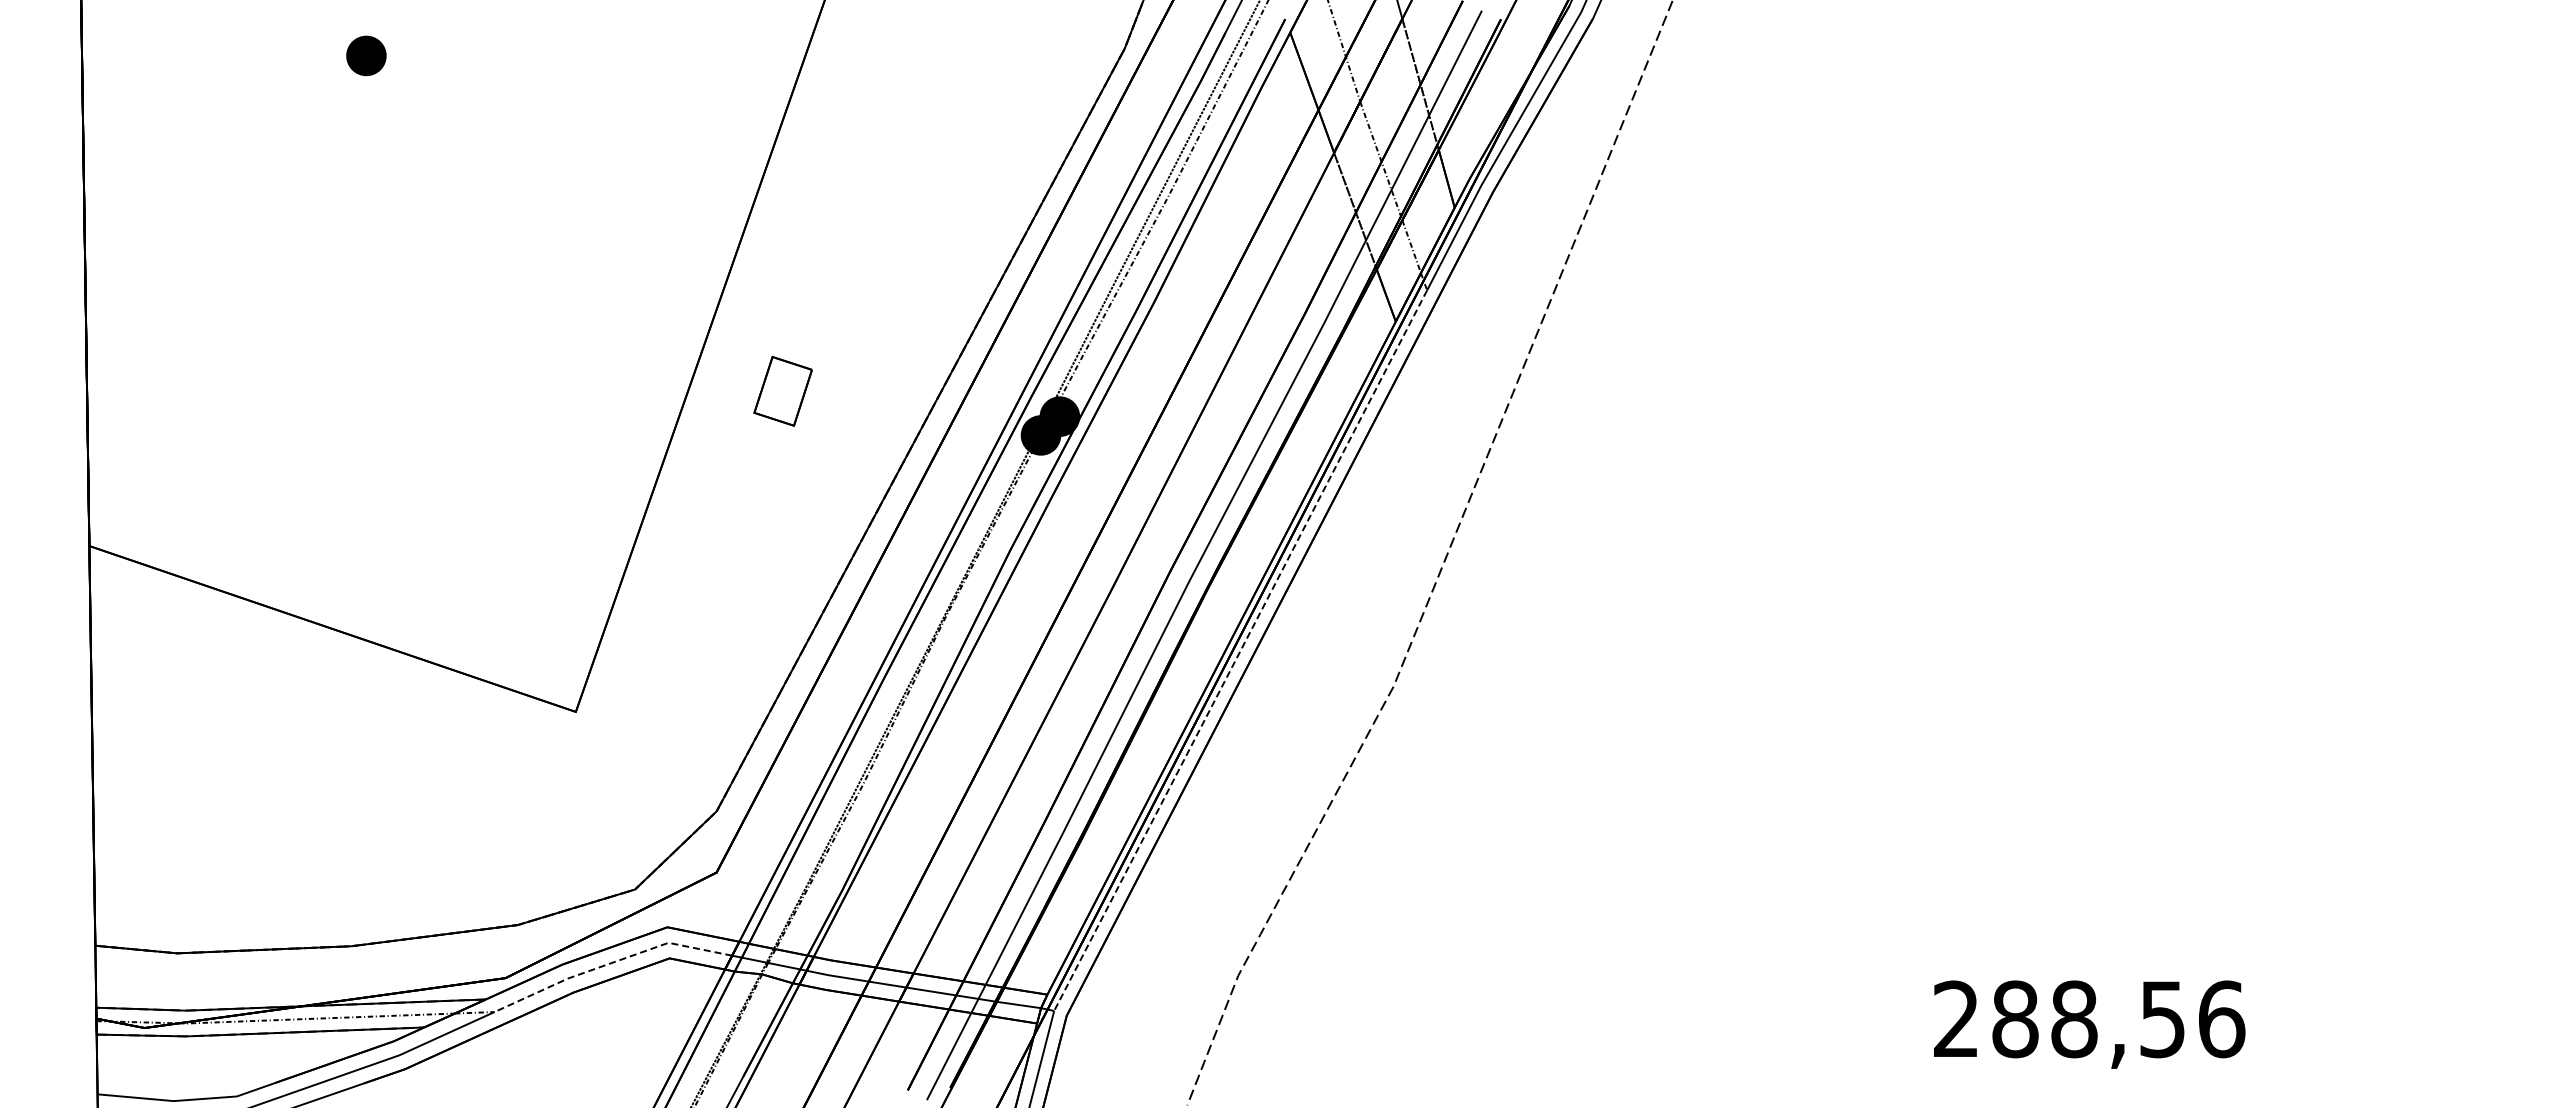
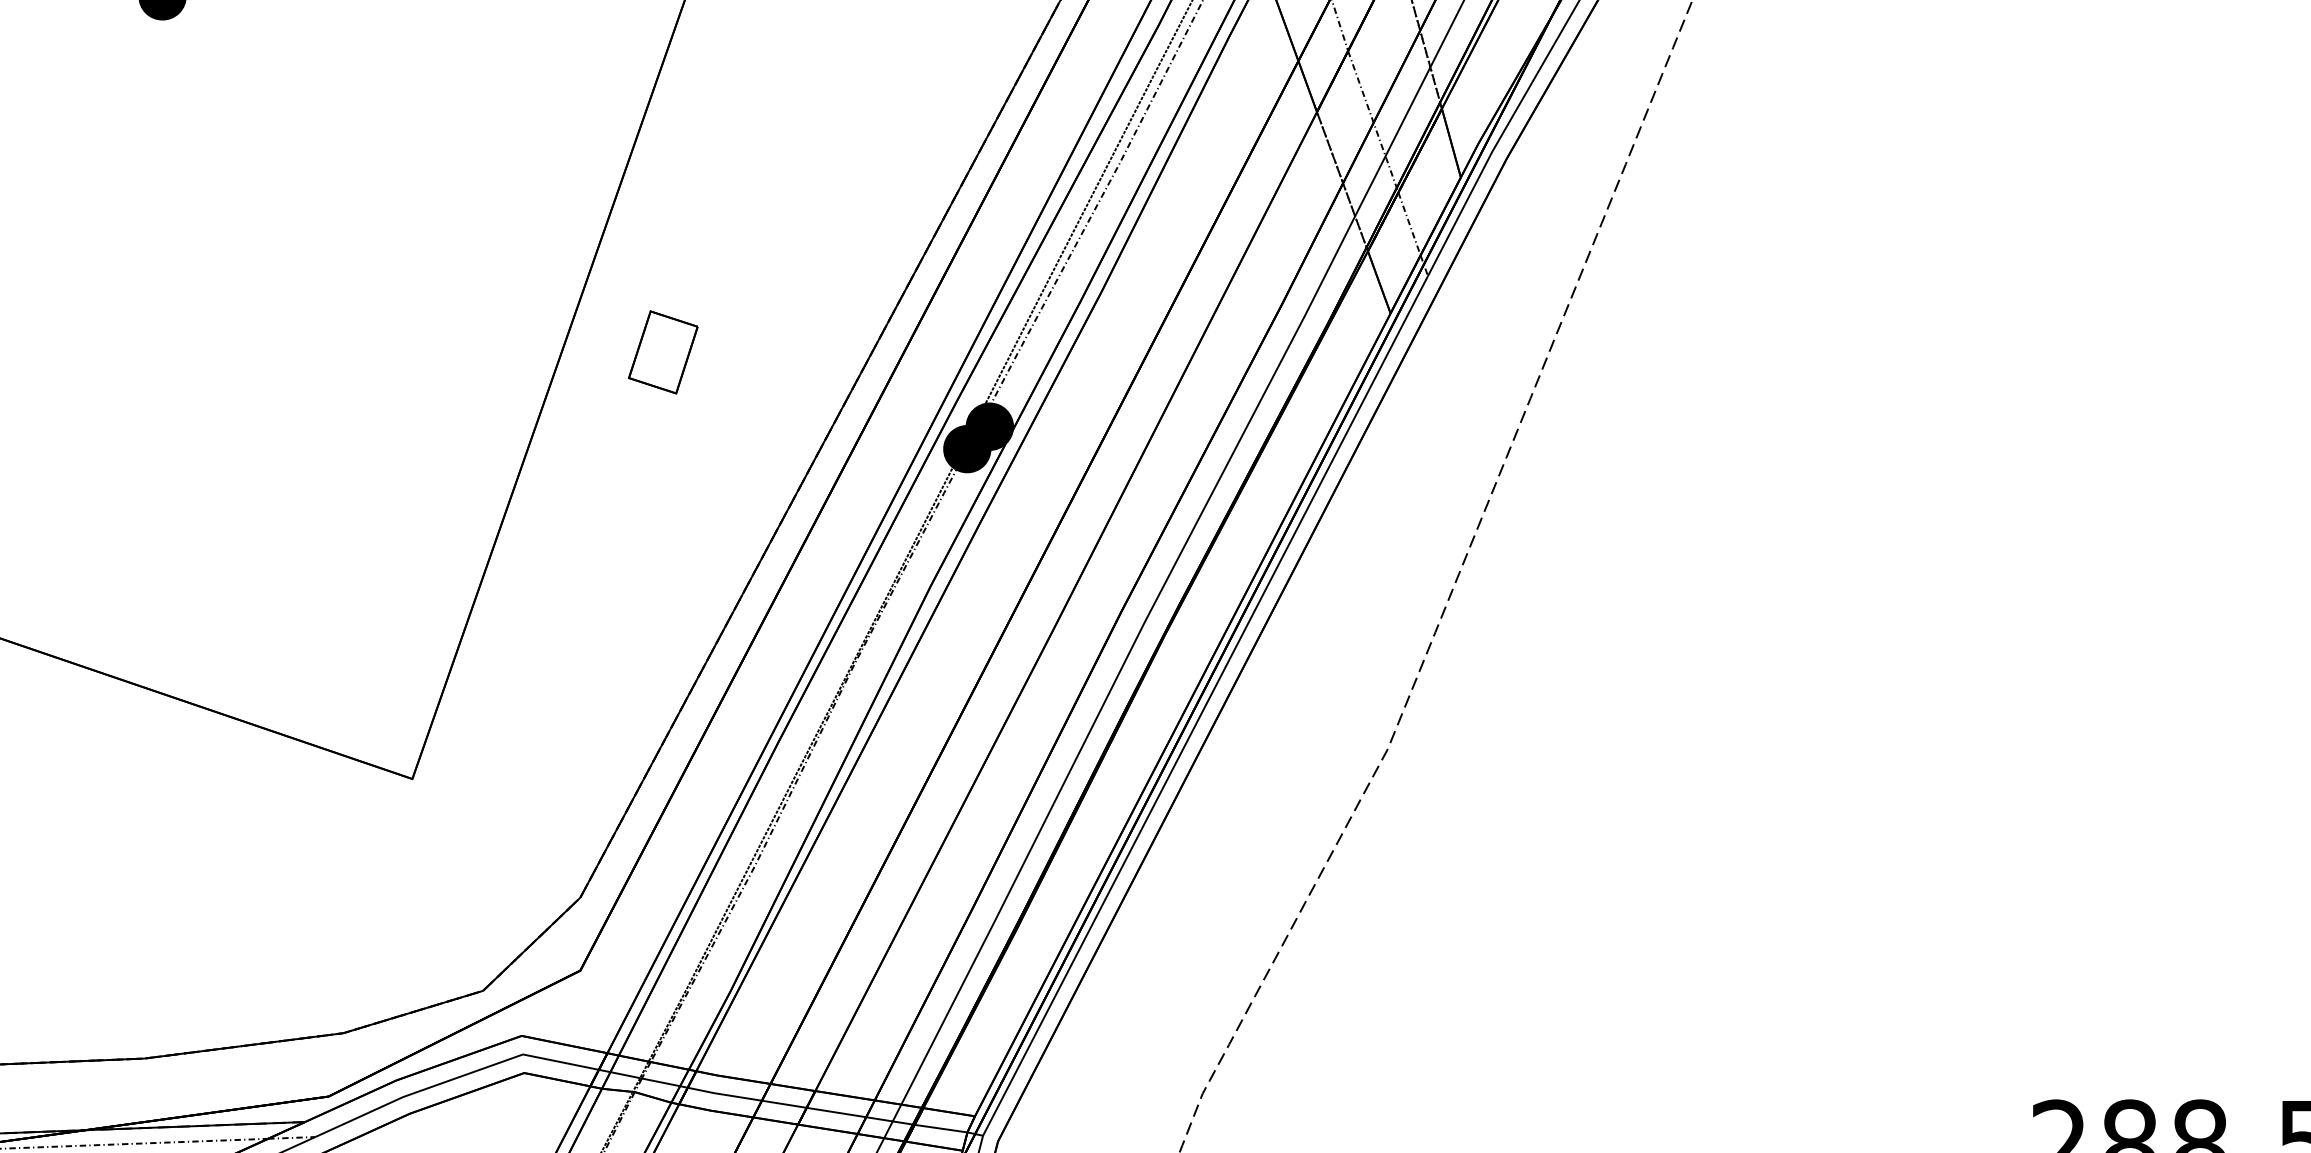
part: (782, 390) -> (662, 351), moved
line: (1240, 650) -> (1205, 705), dashed -> solid
line: (610, 963) -> (453, 1079), dashed -> solid

